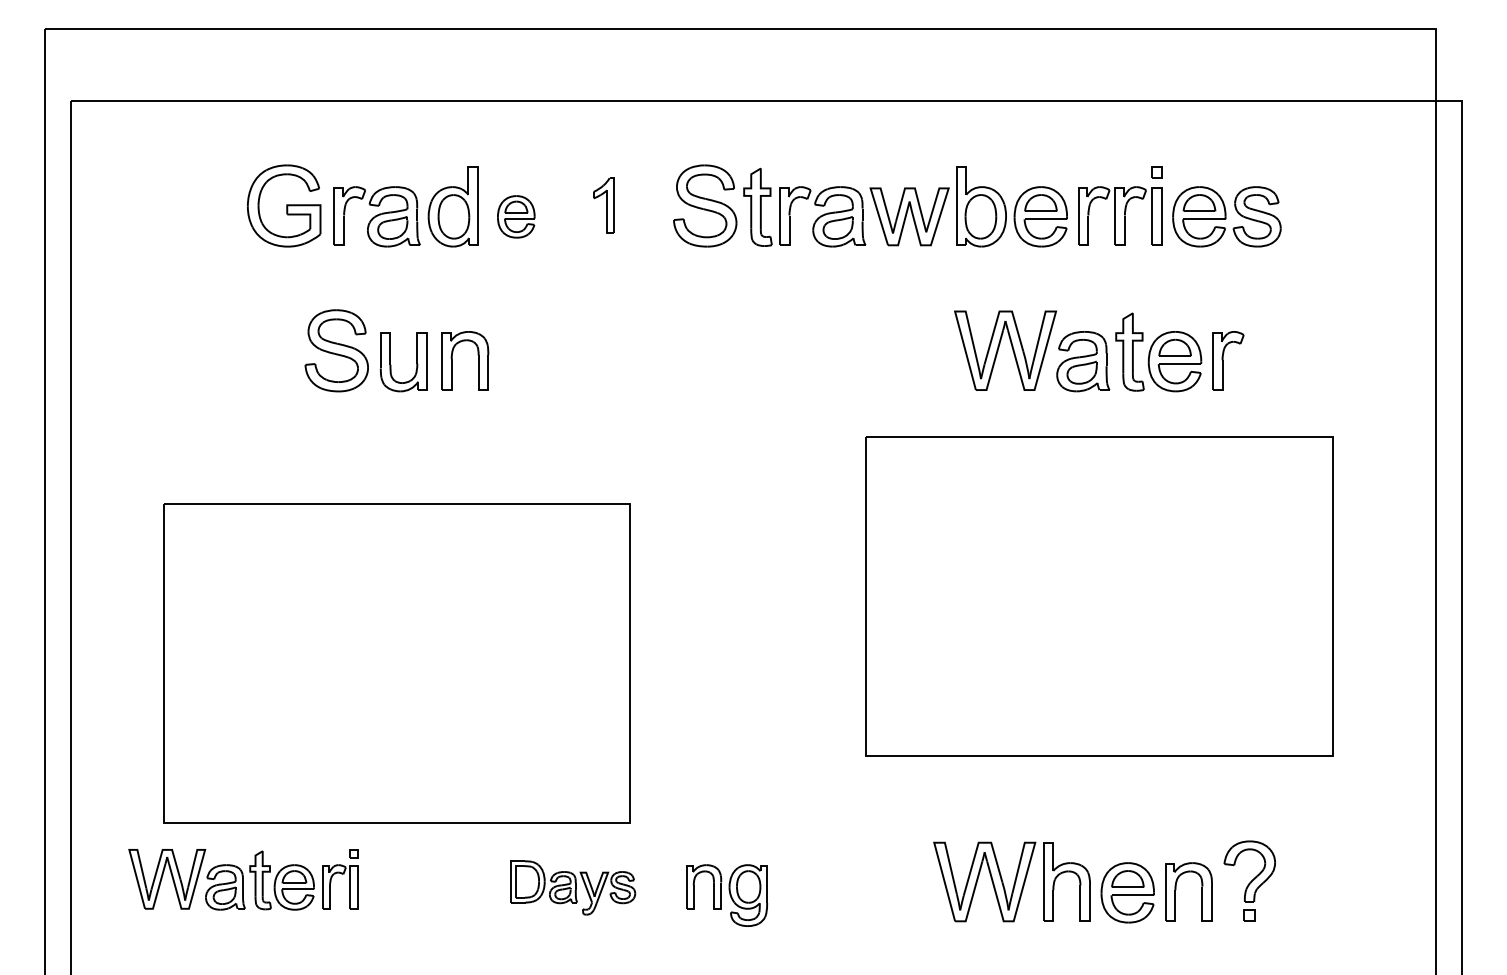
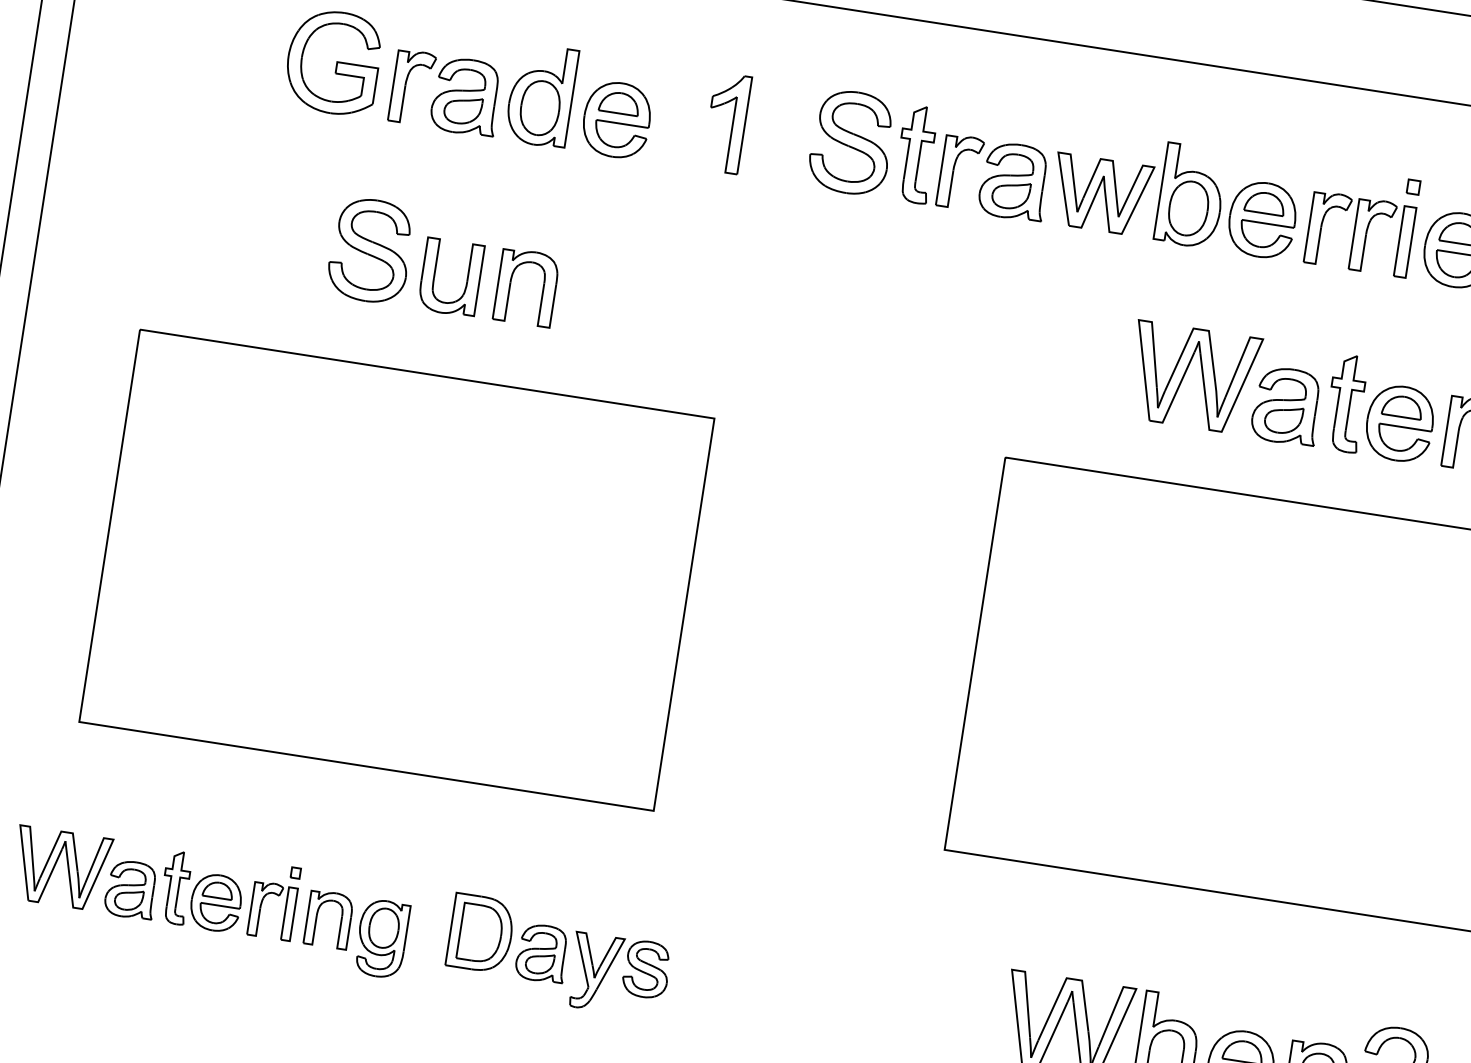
part: (603, 205) -> (726, 122), size x1.43
part: (516, 216) -> (617, 119), size x1.43
part: (396, 663) -> (396, 570), moved
part: (572, 887) -> (558, 955), size x1.43
part: (727, 895) -> (356, 934), moved

